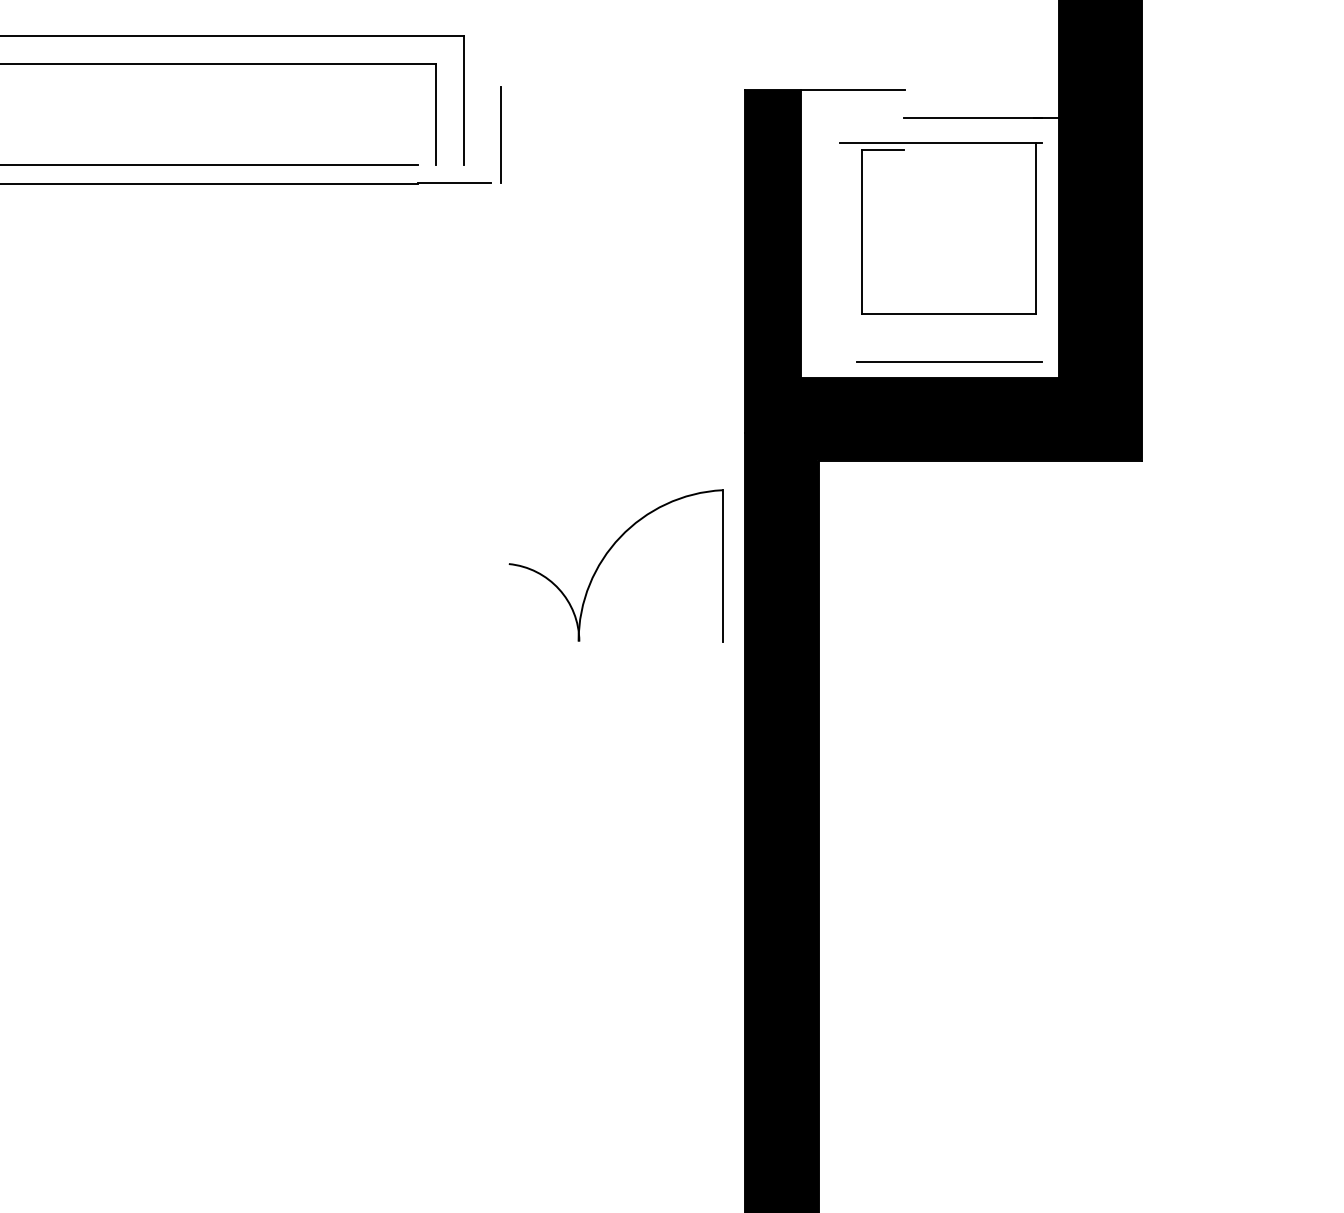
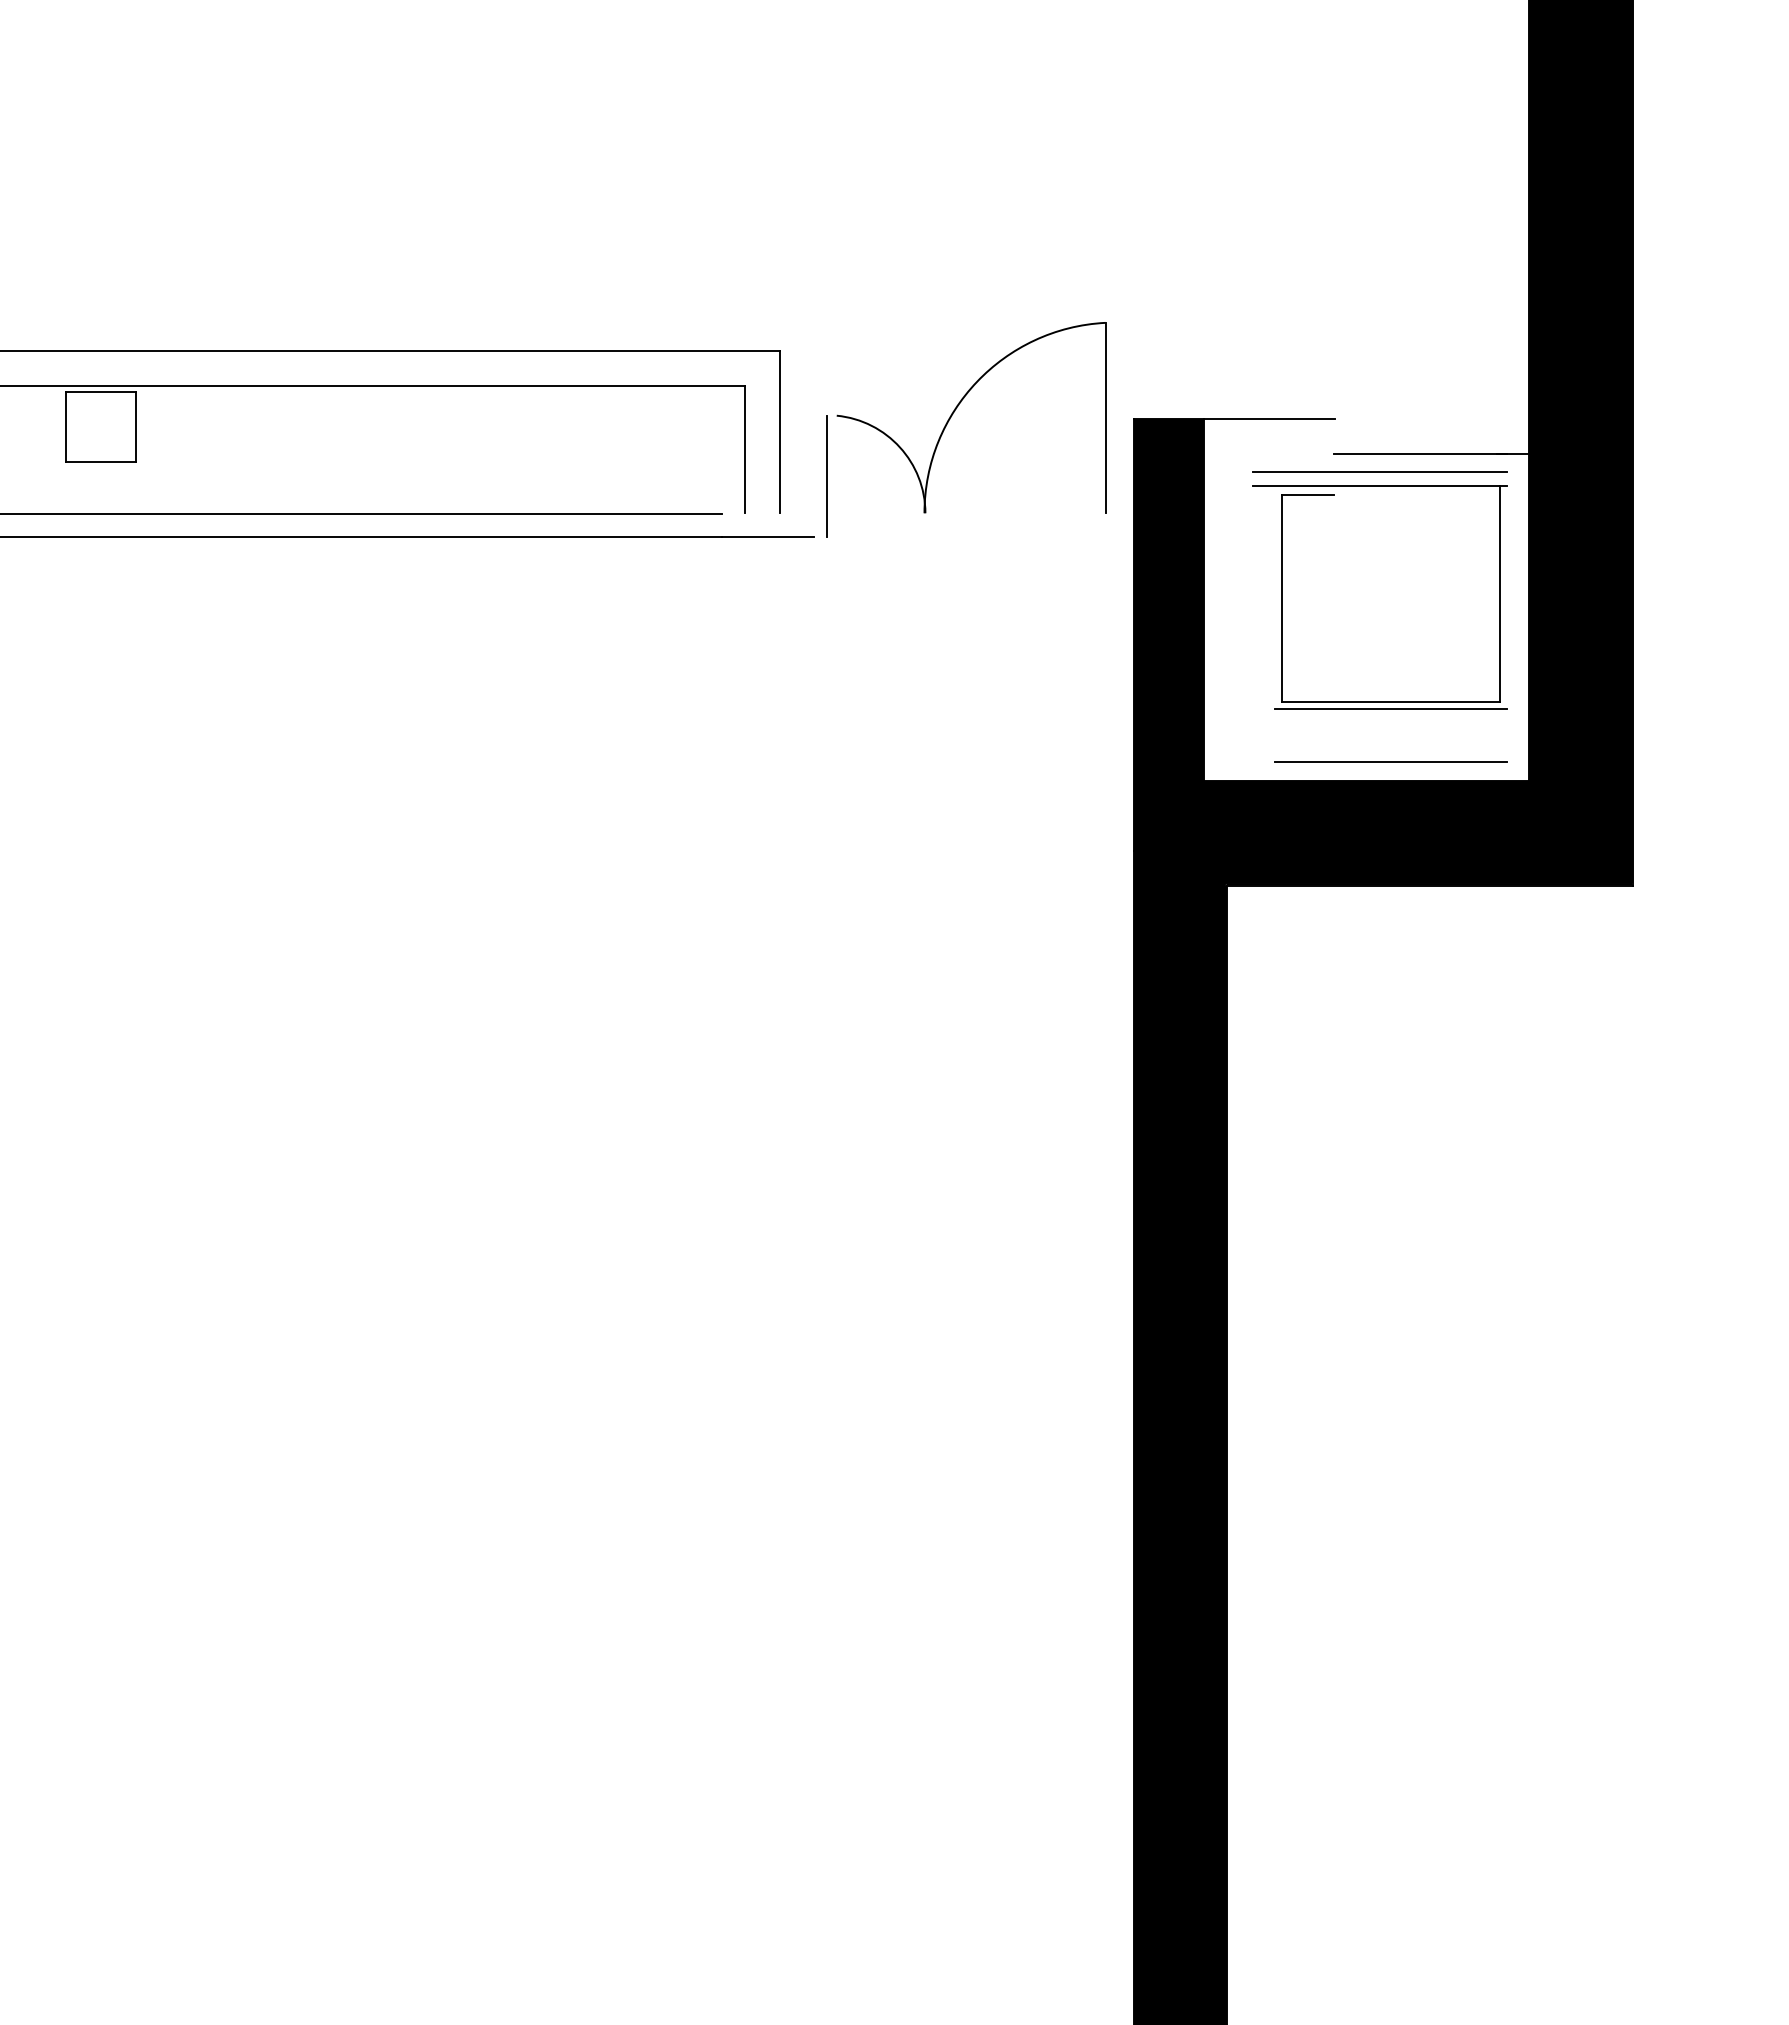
line: (940, 131) -> (1379, 471), added
line: (948, 319) -> (1390, 708), added
part: (604, 559) -> (956, 409), moved

